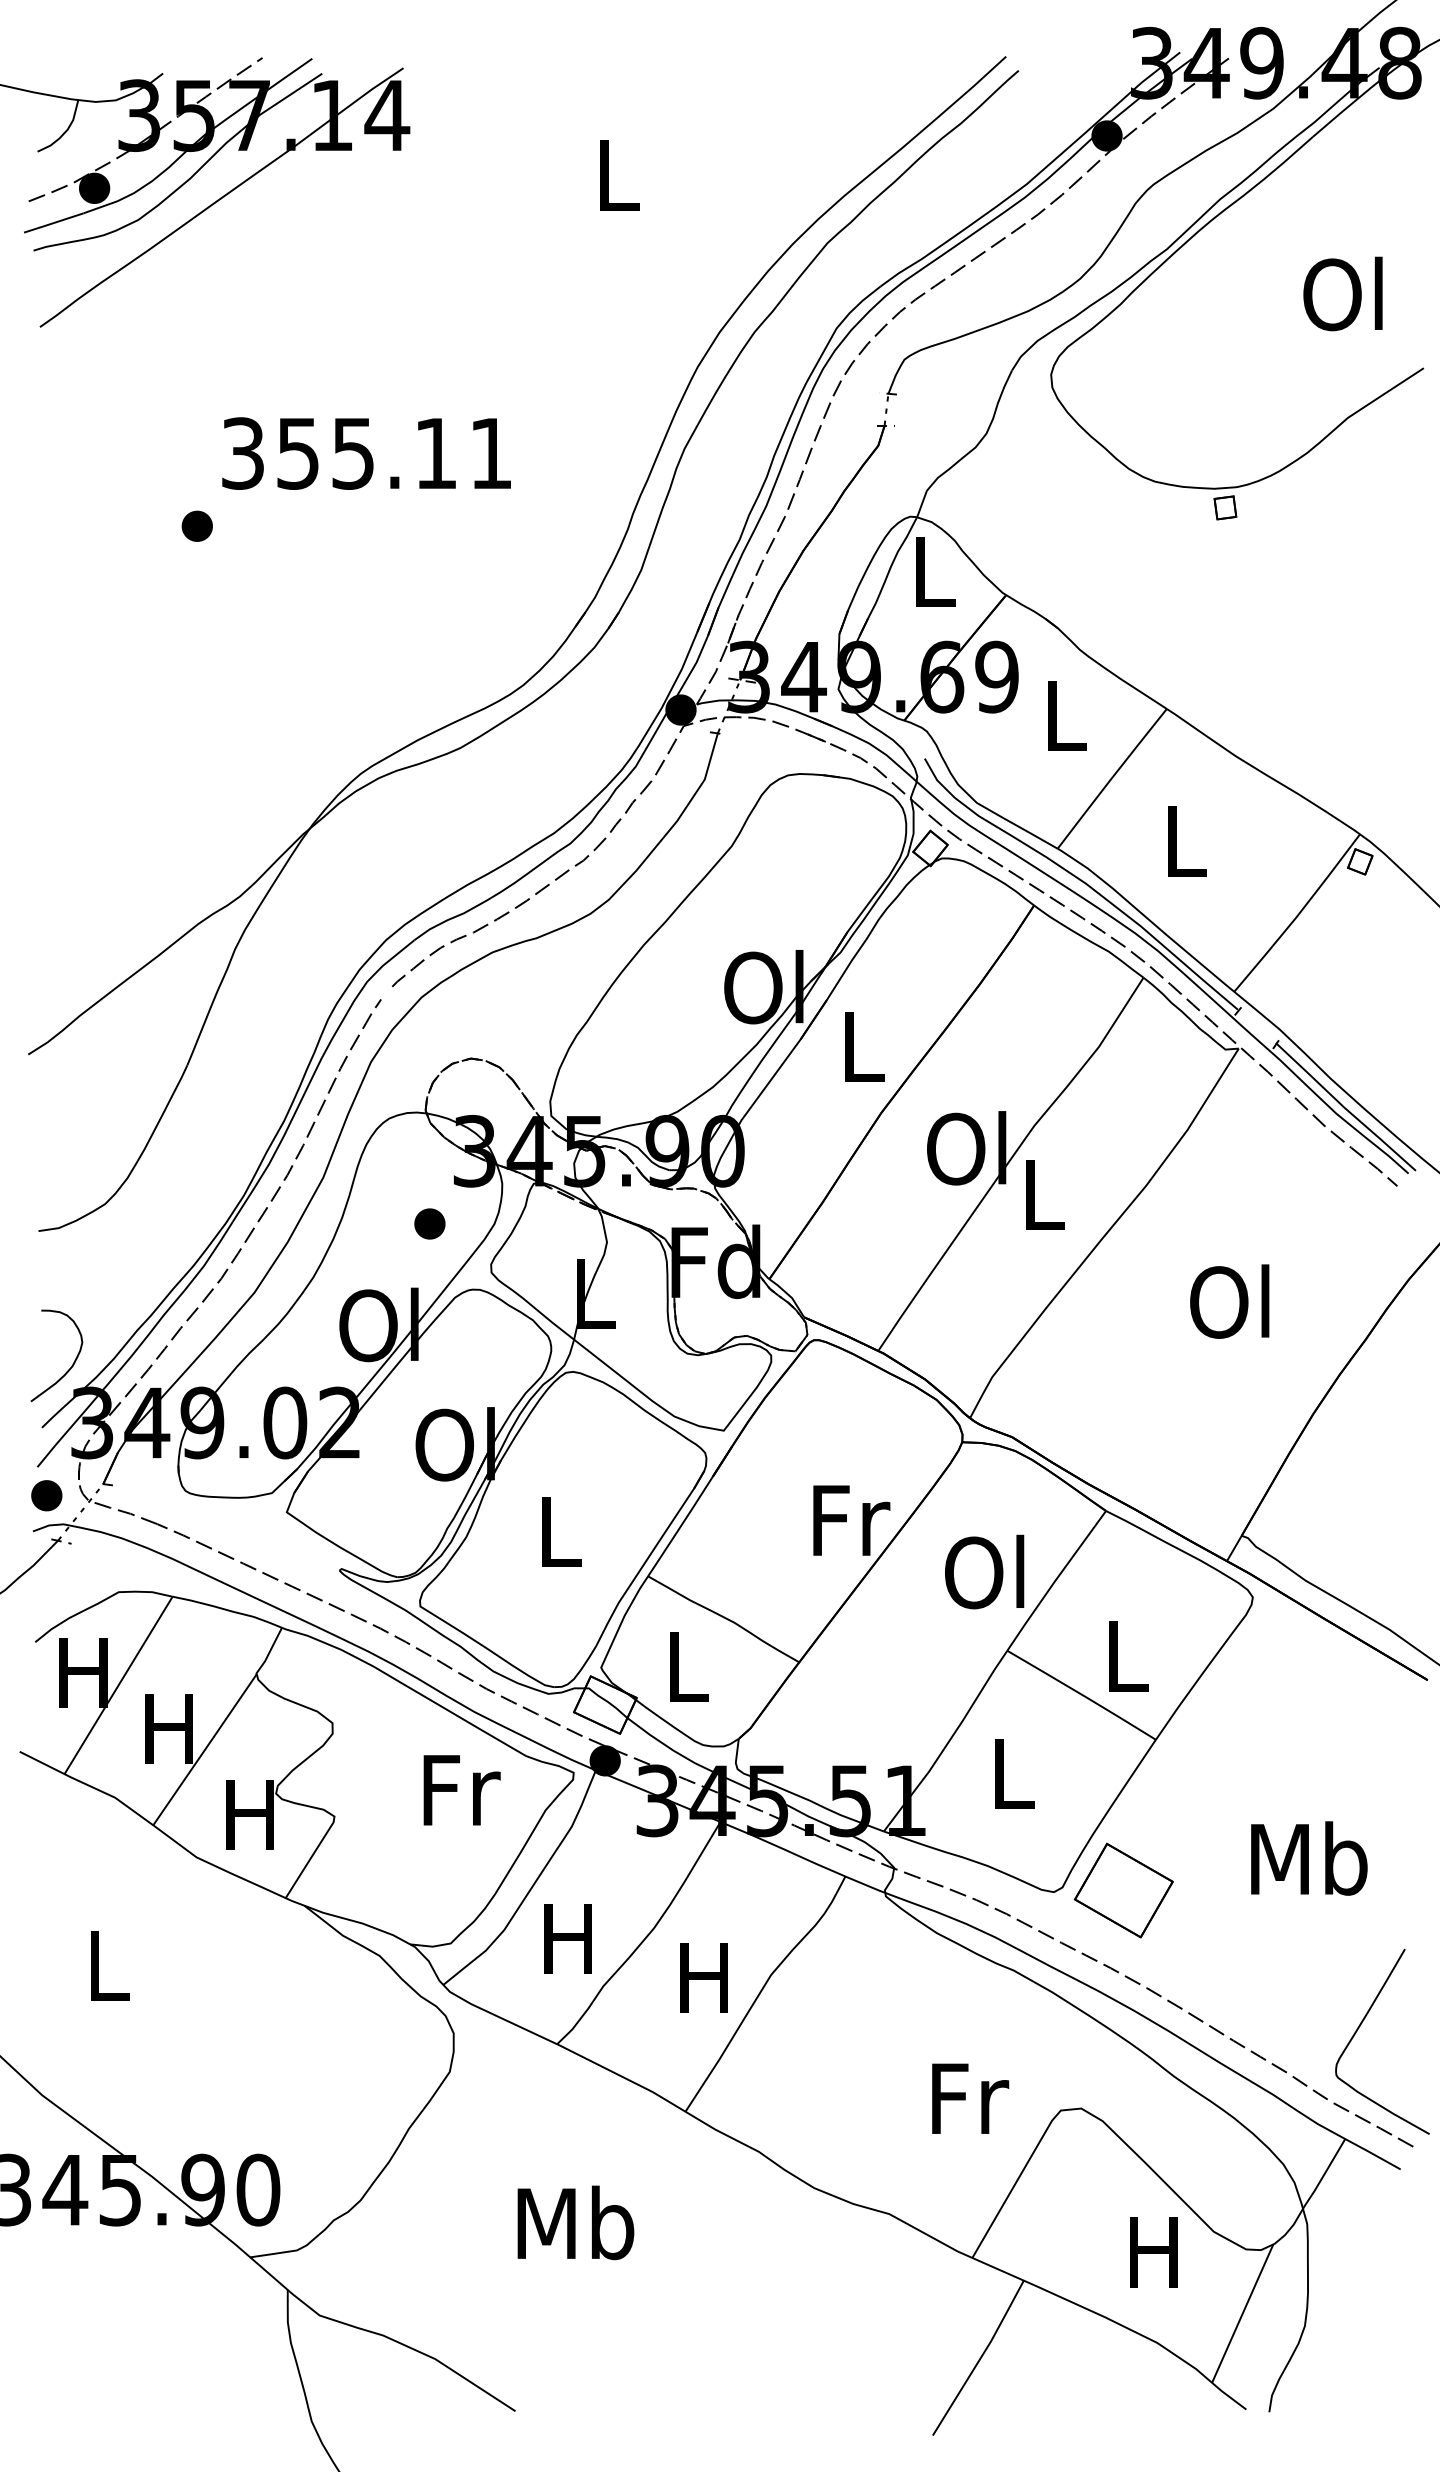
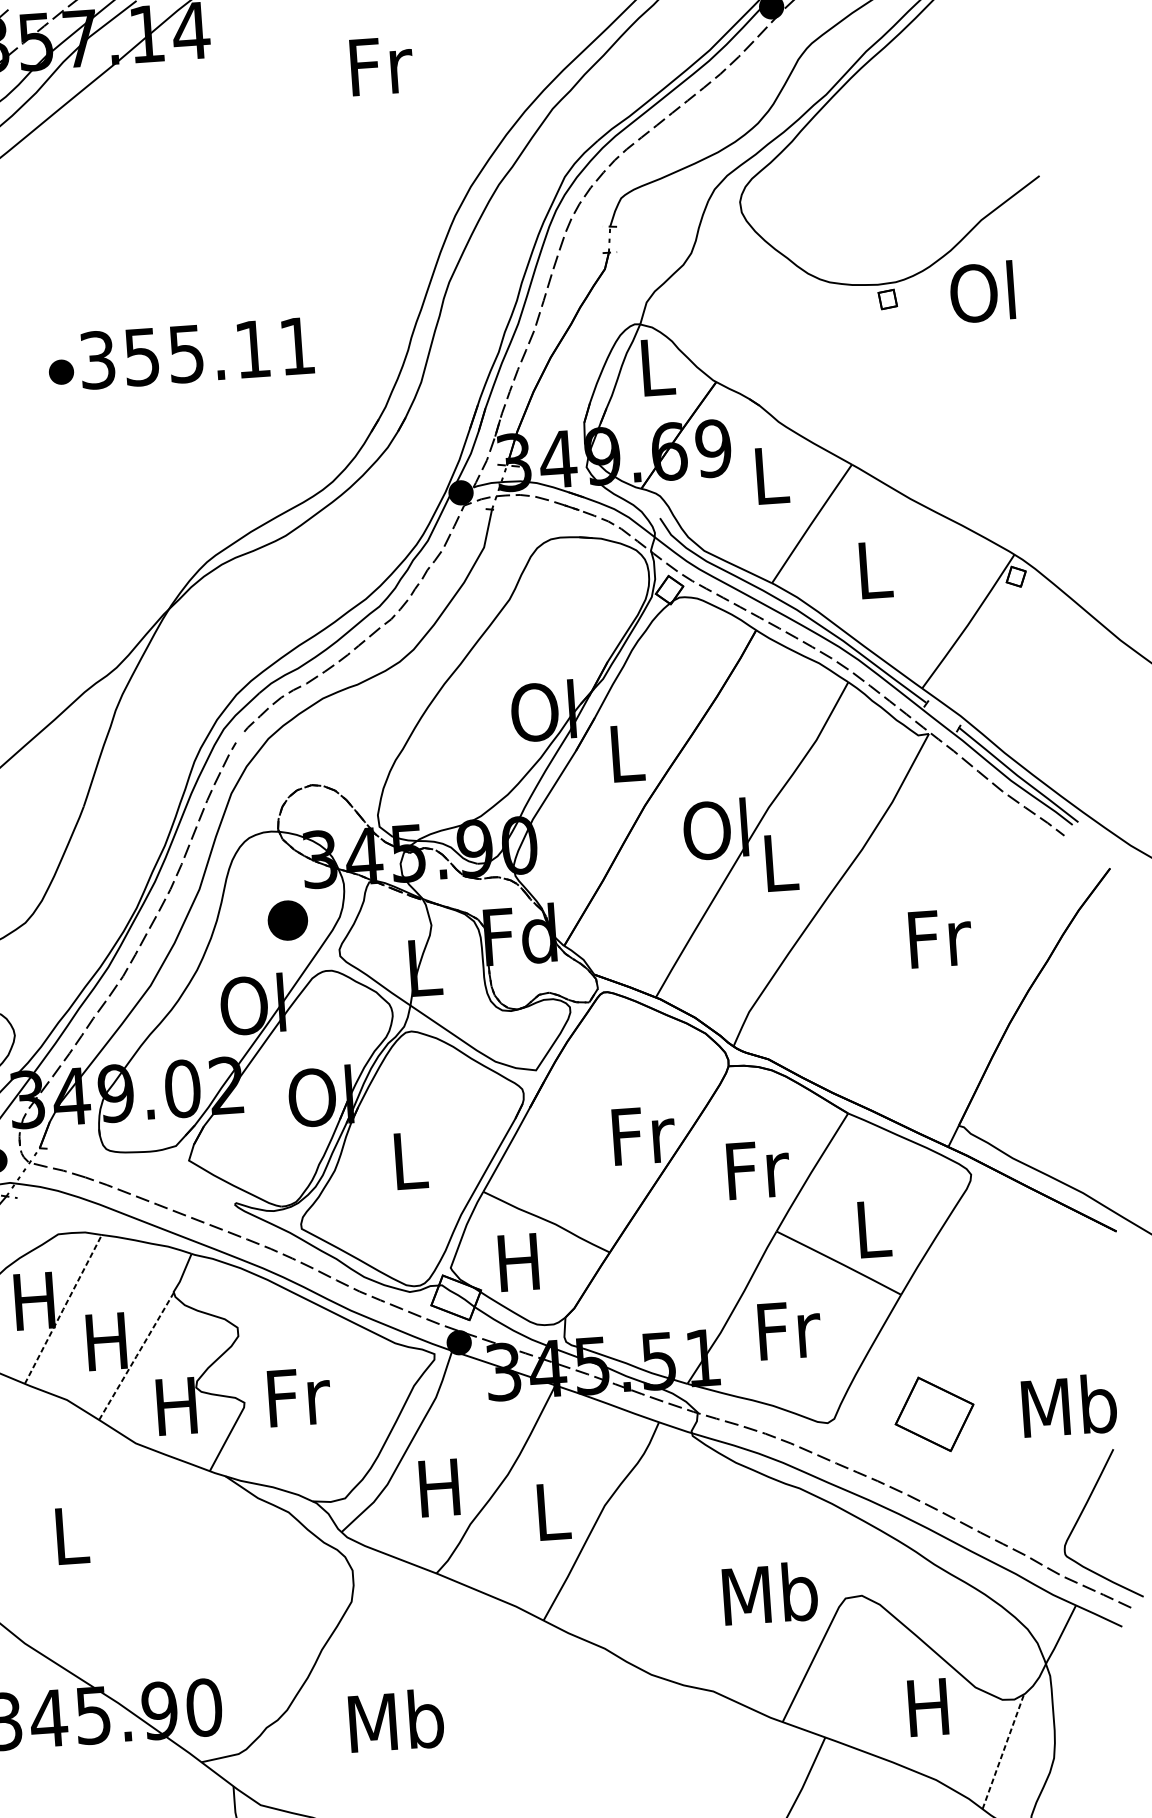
text: (619, 175) -> (381, 66), L -> Fr
text: (1342, 293) -> (981, 291), moved
text: (366, 453) -> (196, 353), moved
part: (429, 1223) -> (287, 920), size x1.6
text: (1232, 1301) -> (938, 937), Ol -> Fr
text: (986, 1571) -> (755, 1168), Ol -> Fr
text: (685, 1666) -> (518, 1262), L -> H
line: (118, 1685) -> (63, 1309), solid -> dashed
line: (205, 1749) -> (136, 1356), solid -> dashed
text: (1014, 1774) -> (789, 1330), L -> Fr
text: (461, 1790) -> (299, 1397), moved
text: (1309, 1858) -> (1069, 1405), moved
part: (1123, 1890) -> (934, 1414), moved
text: (703, 1977) -> (550, 1511), H -> L
text: (968, 2097) -> (770, 1593), Fr -> Mb
text: (575, 2222) -> (396, 1720), moved
line: (1242, 2313) -> (1003, 1751), solid -> dashed

